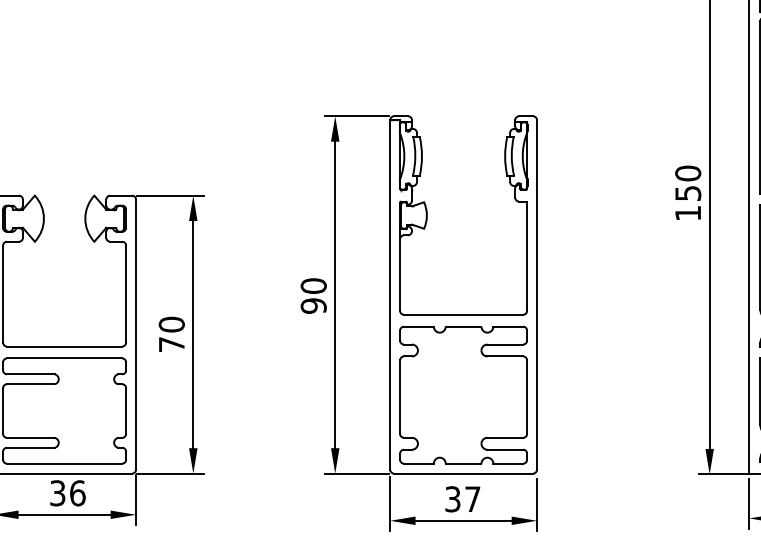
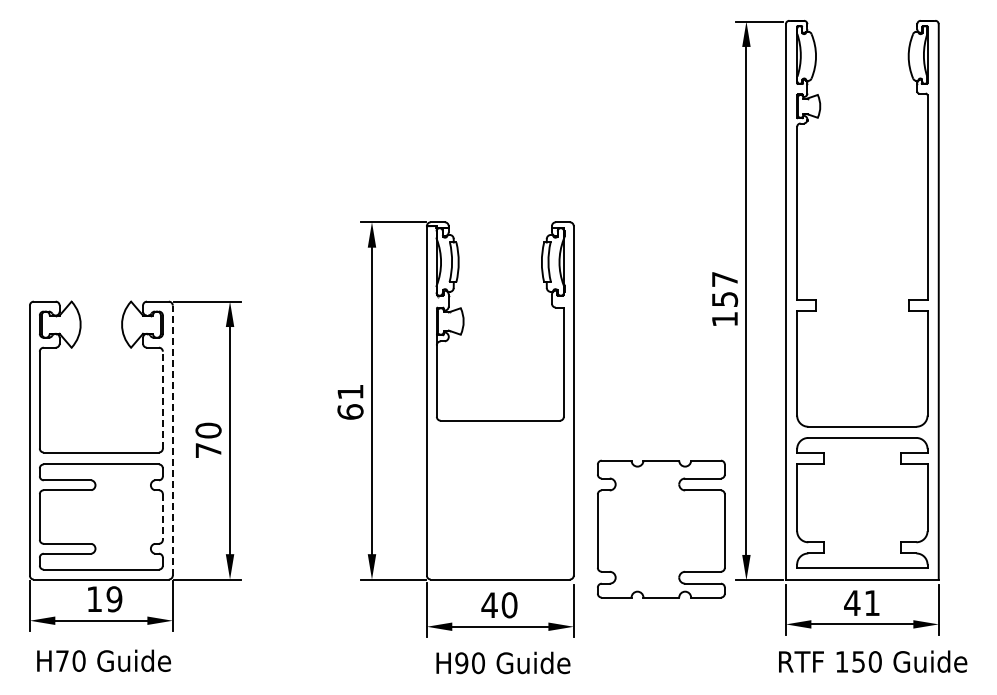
text: (687, 173) -> (724, 279), 150 -> 157
line: (125, 293) -> (162, 399), solid -> dashed
text: (313, 295) -> (350, 401), 90 -> 61
line: (135, 334) -> (172, 440), solid -> dashed
part: (463, 394) -> (661, 528), moved
line: (125, 411) -> (162, 517), solid -> dashed
text: (67, 493) -> (104, 599), 36 -> 19
text: (462, 499) -> (499, 605), 37 -> 40

